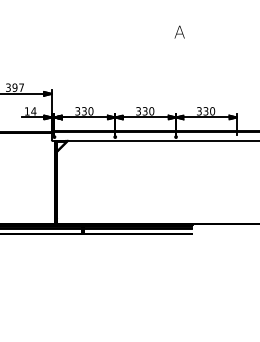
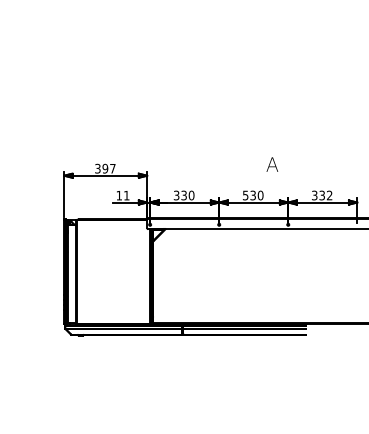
text: (179, 32) -> (272, 164), moved
text: (138, 110) -> (245, 194), 330 -> 530
text: (33, 111) -> (126, 195), 14 -> 11
text: (212, 111) -> (329, 195), 330 -> 332

